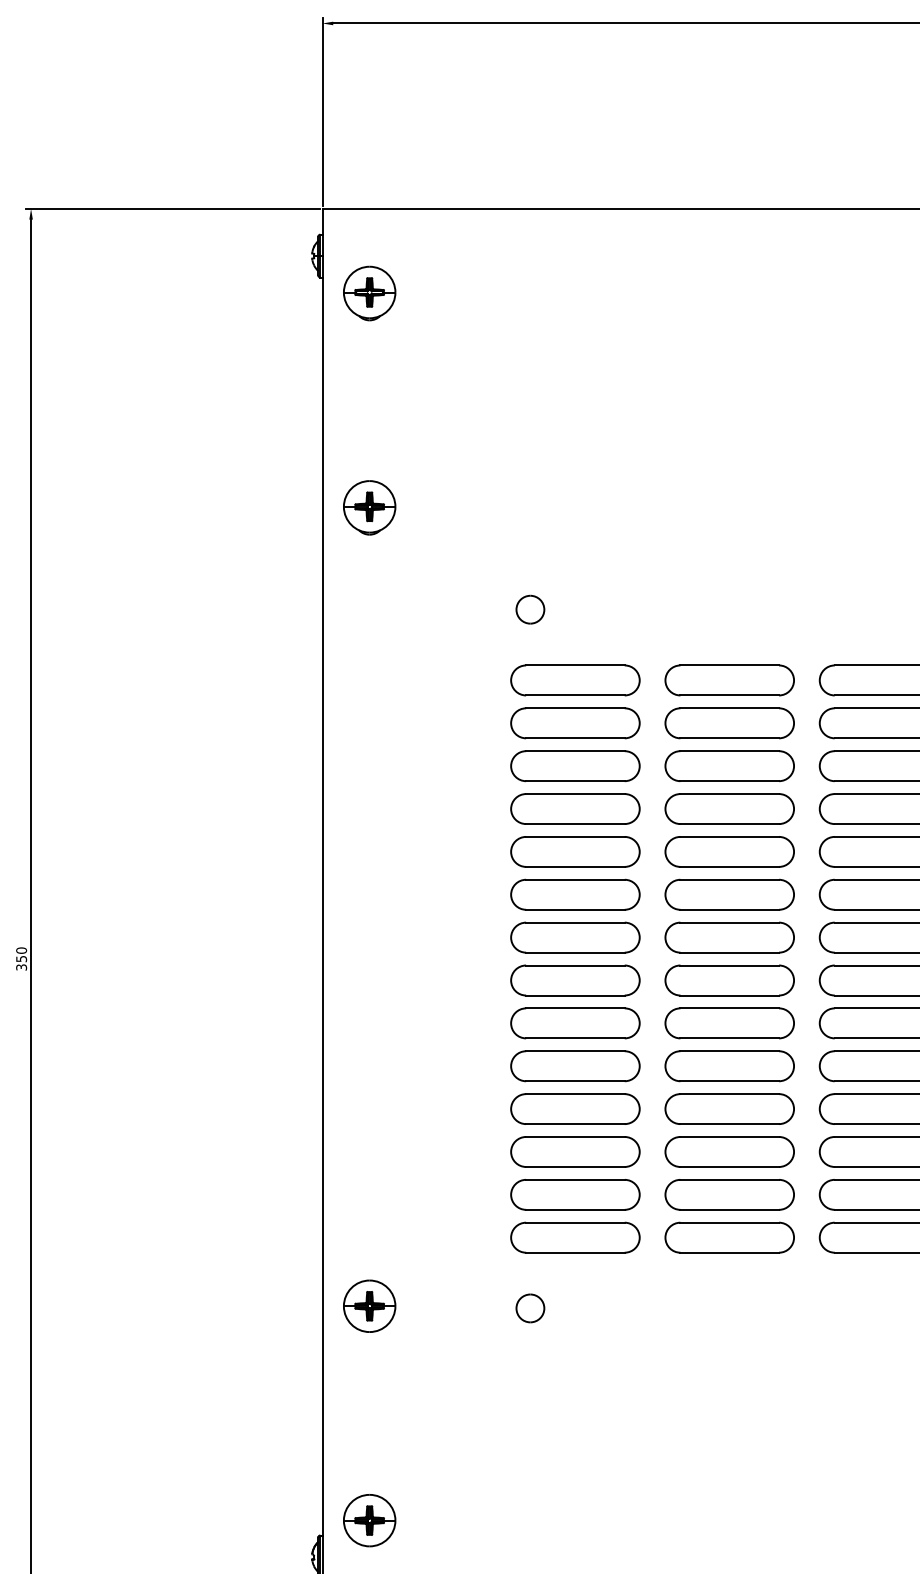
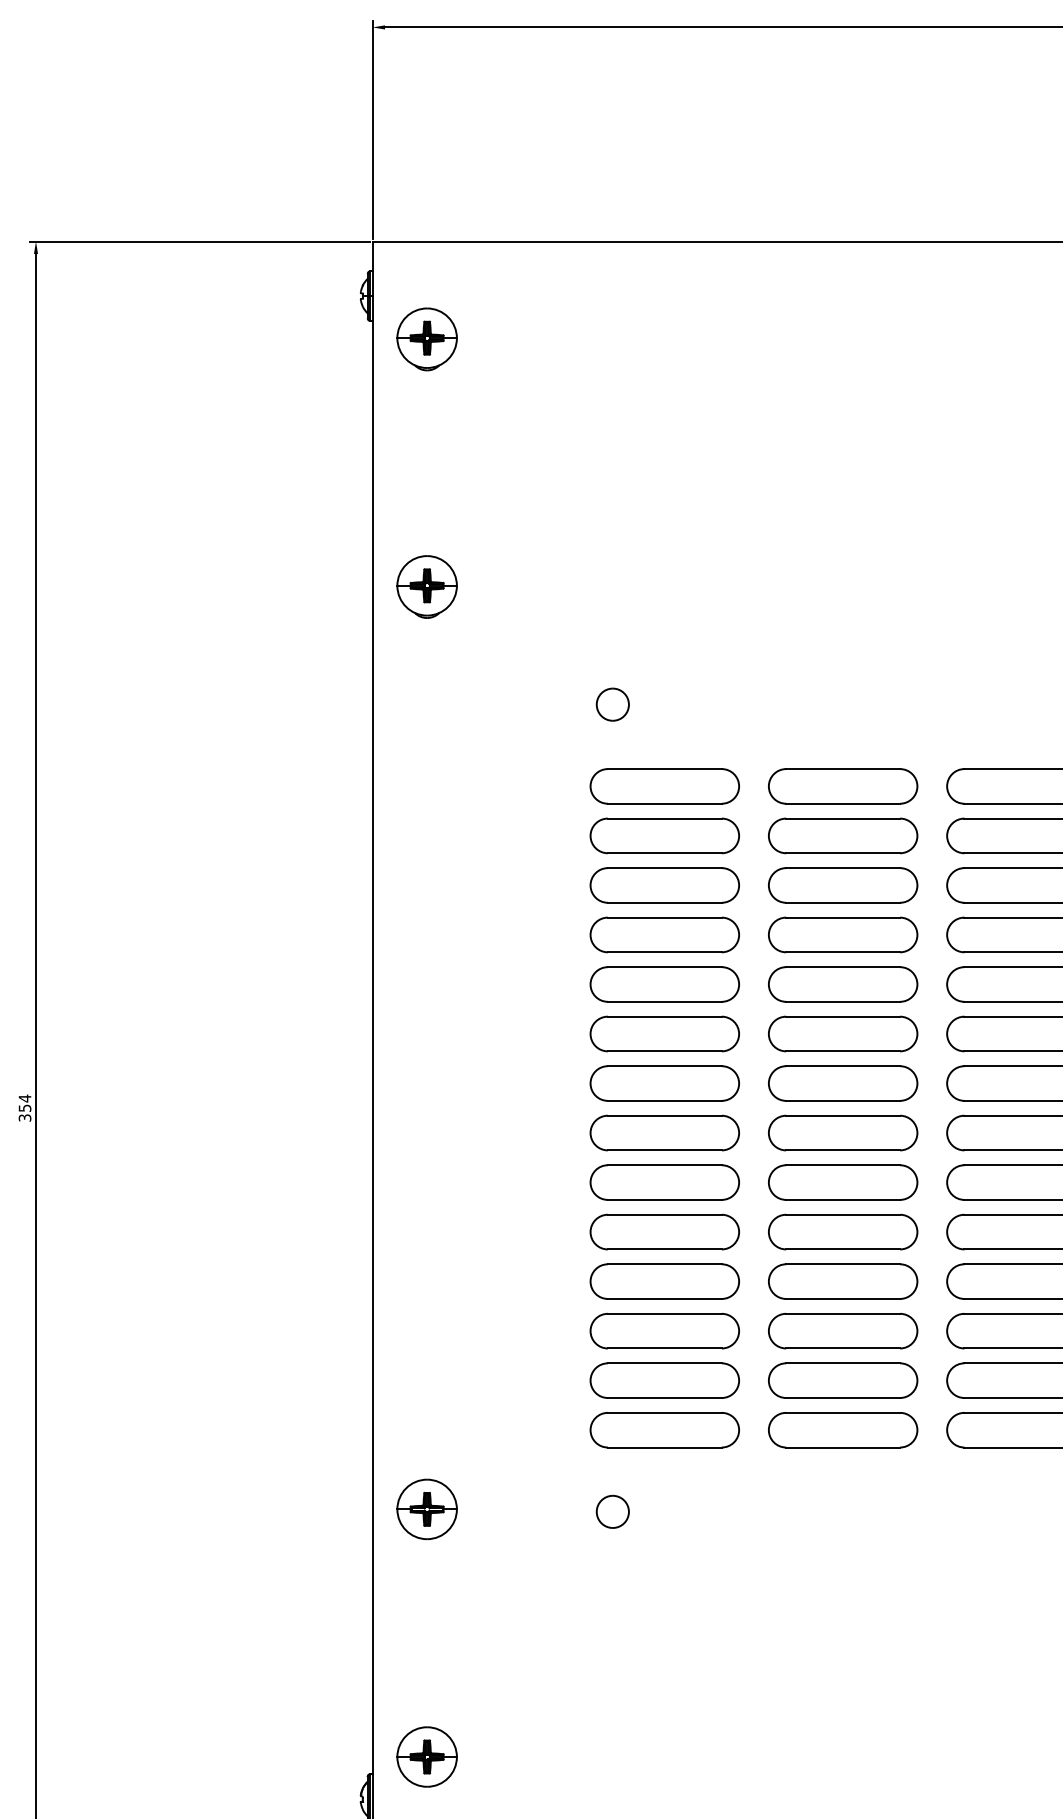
text: (21, 950) -> (24, 1098), 350 -> 354

